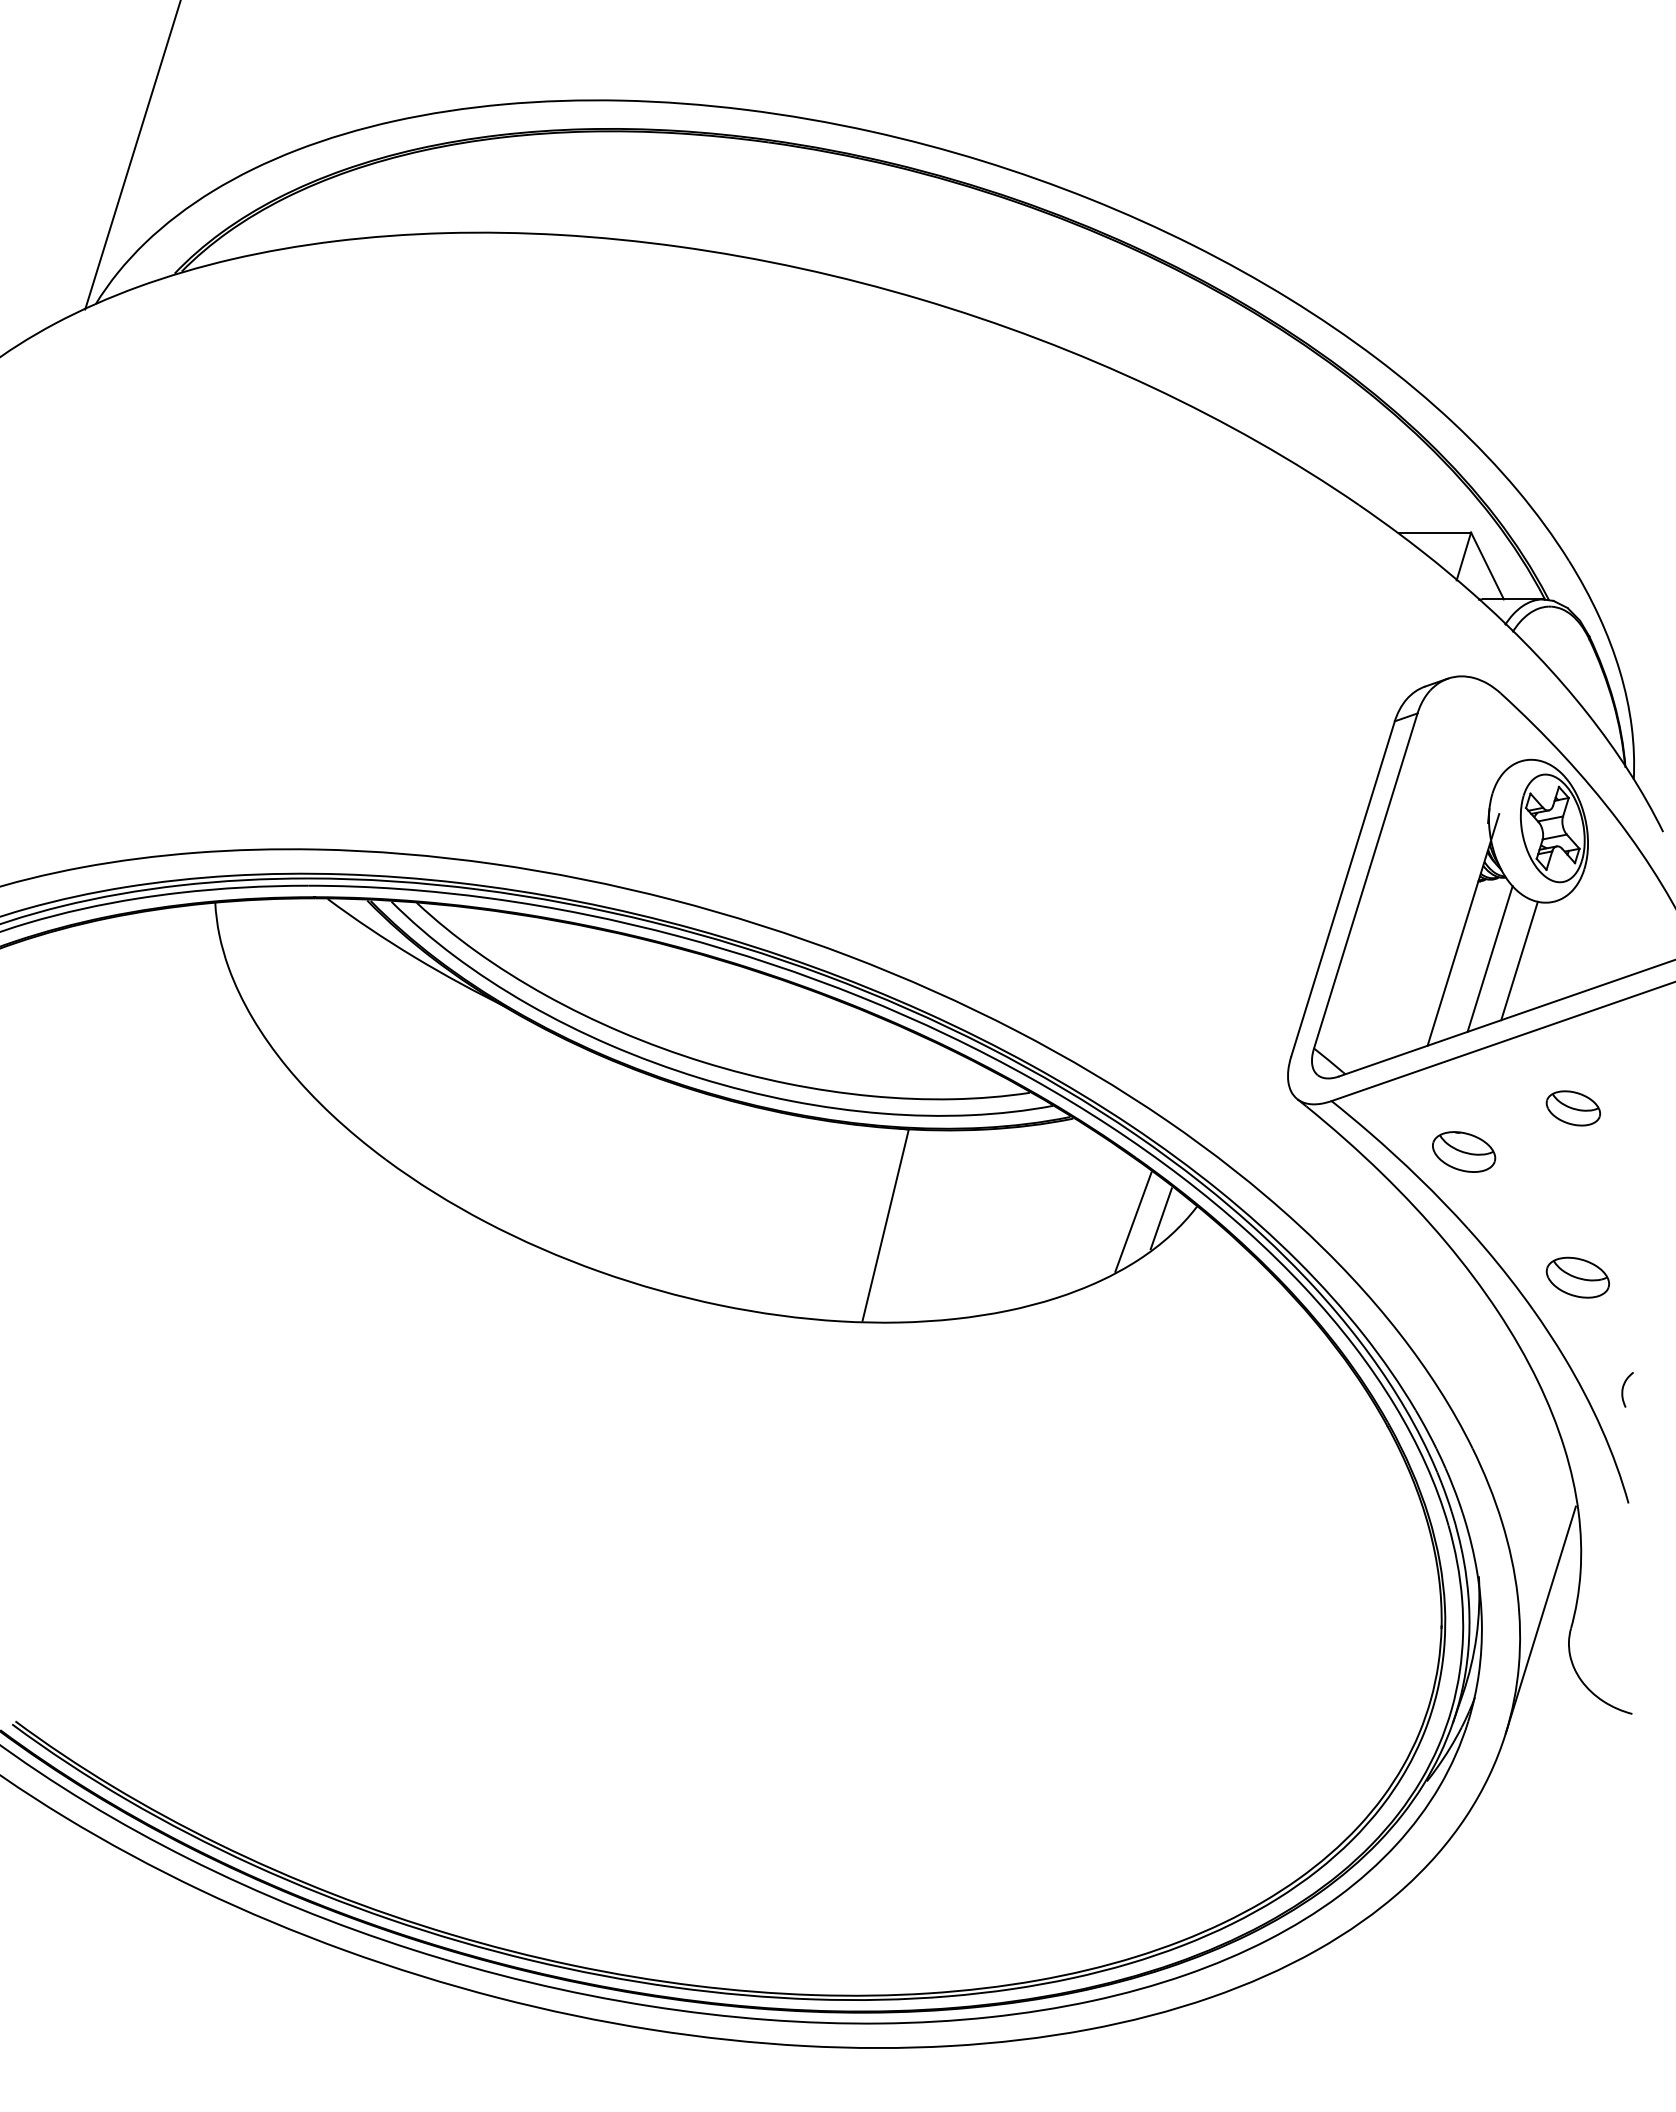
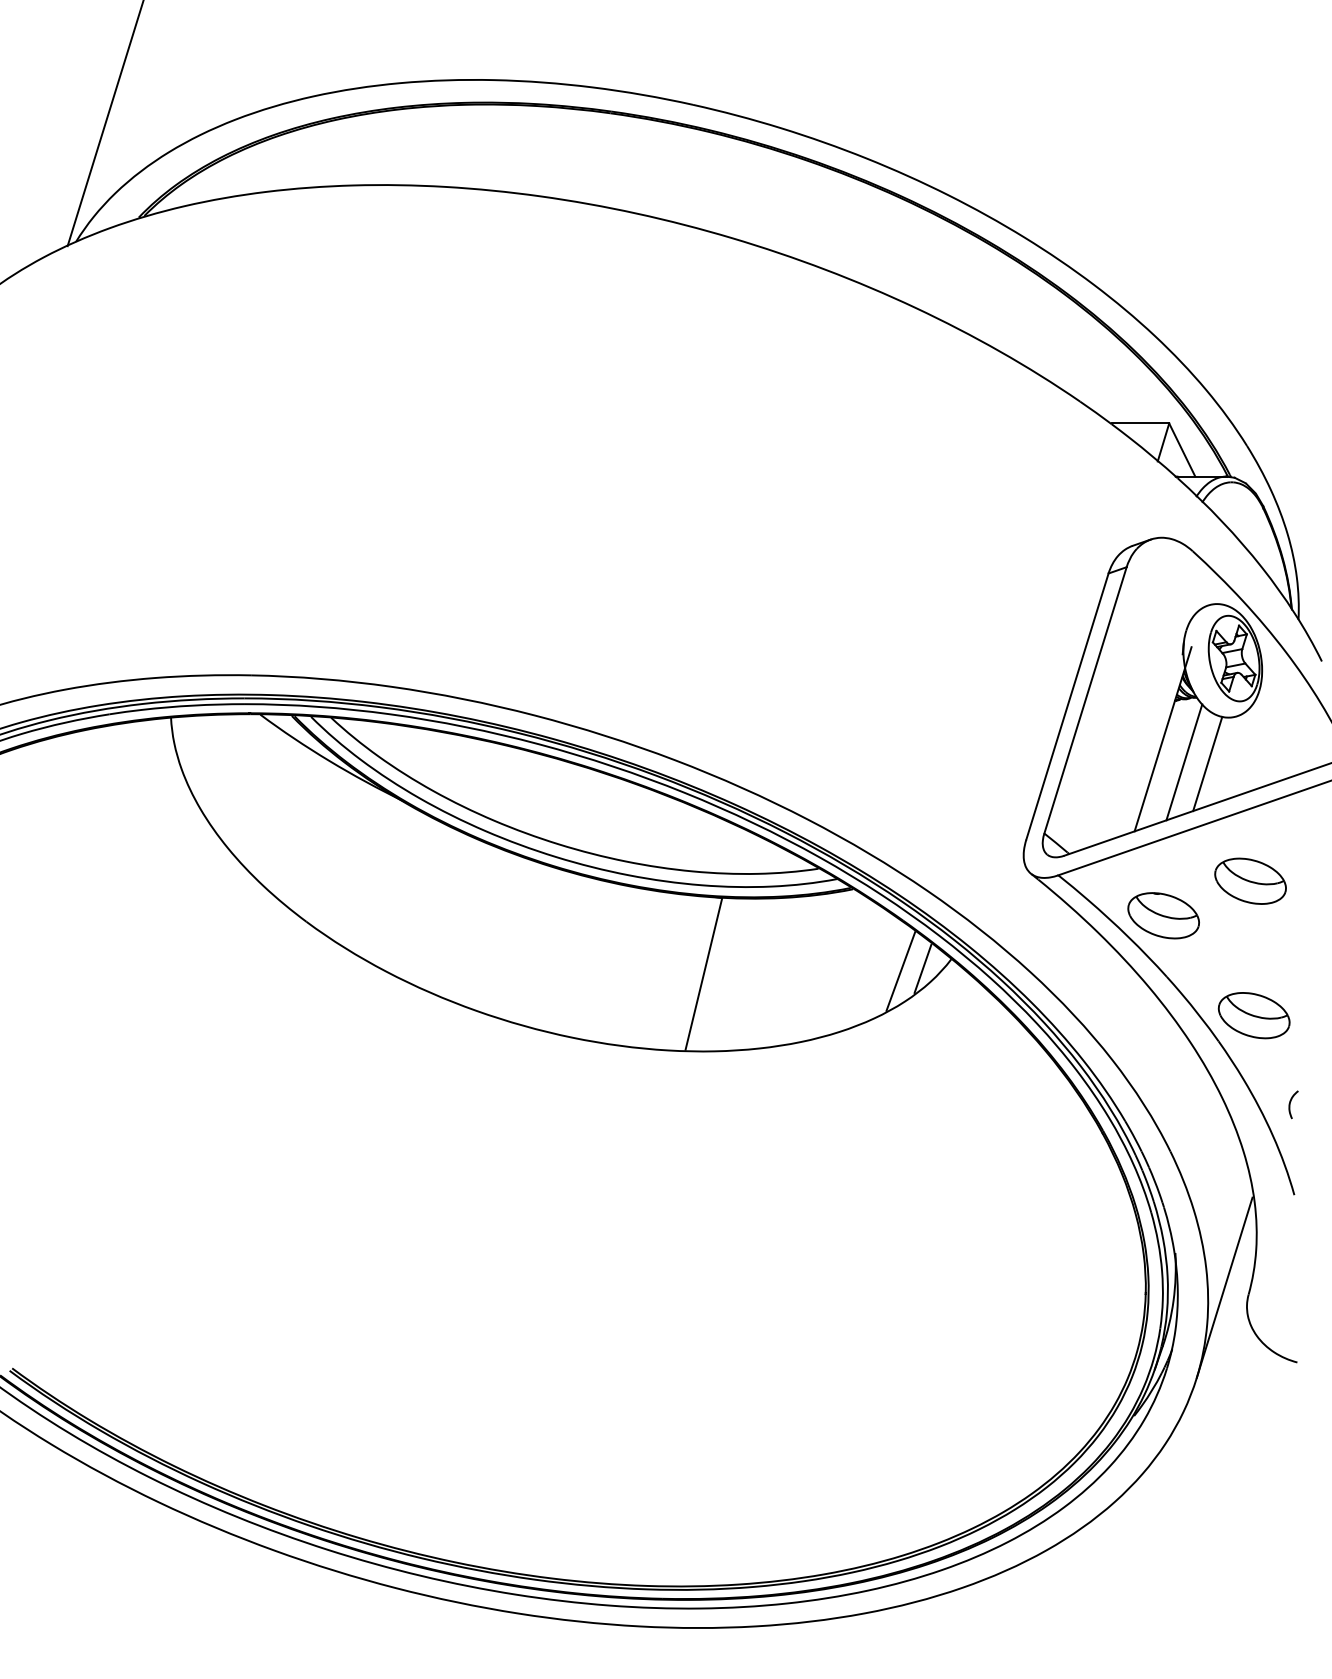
part: (1573, 1107) -> (1250, 880), size x1.67
part: (1463, 1151) -> (1163, 915), size x1.43
part: (1577, 1277) -> (1253, 1015), size x1.43

